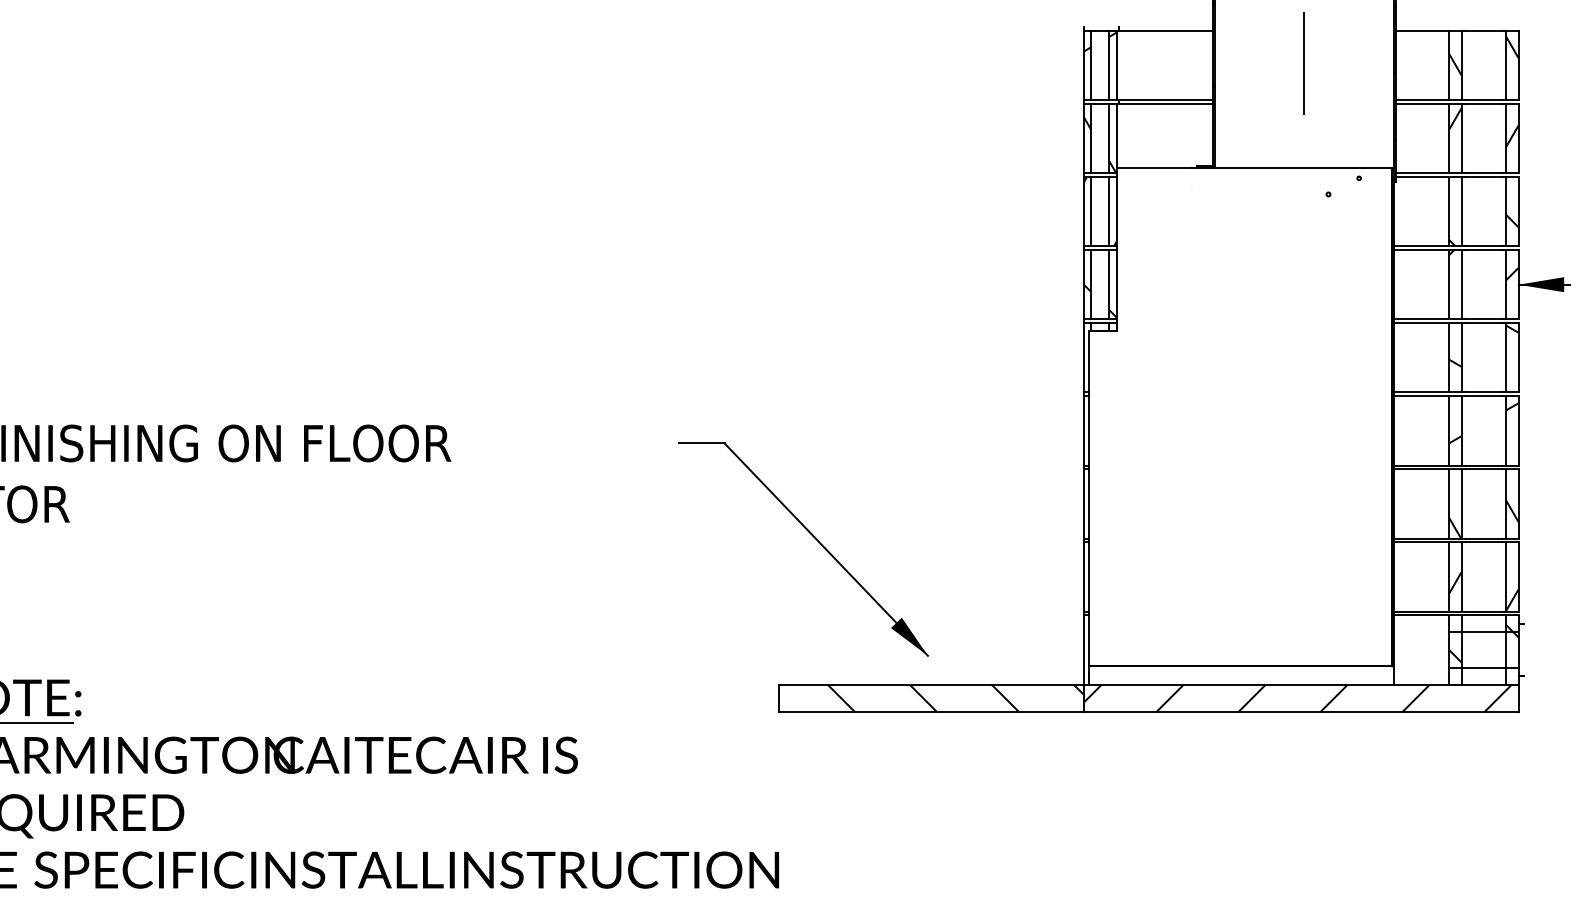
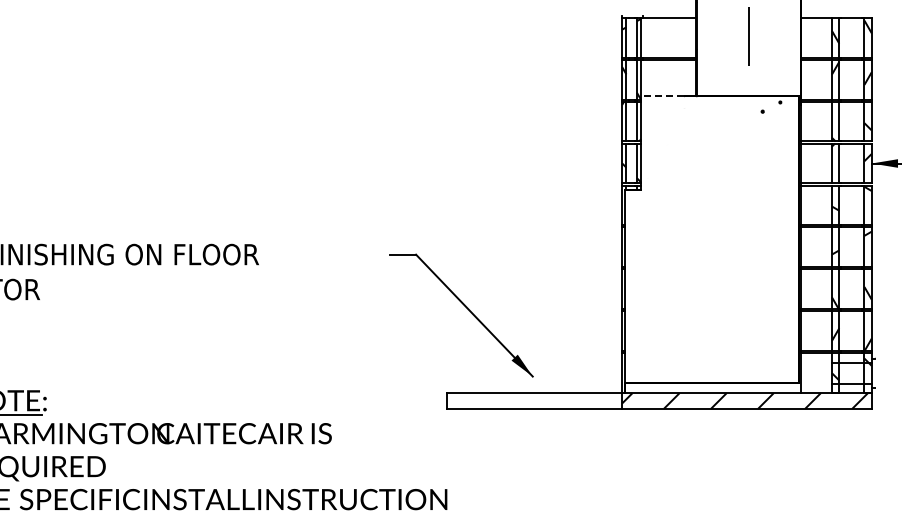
line: (1153, 167) -> (662, 96), solid -> dashed
hatch: (955, 697) -> (548, 400), removed

